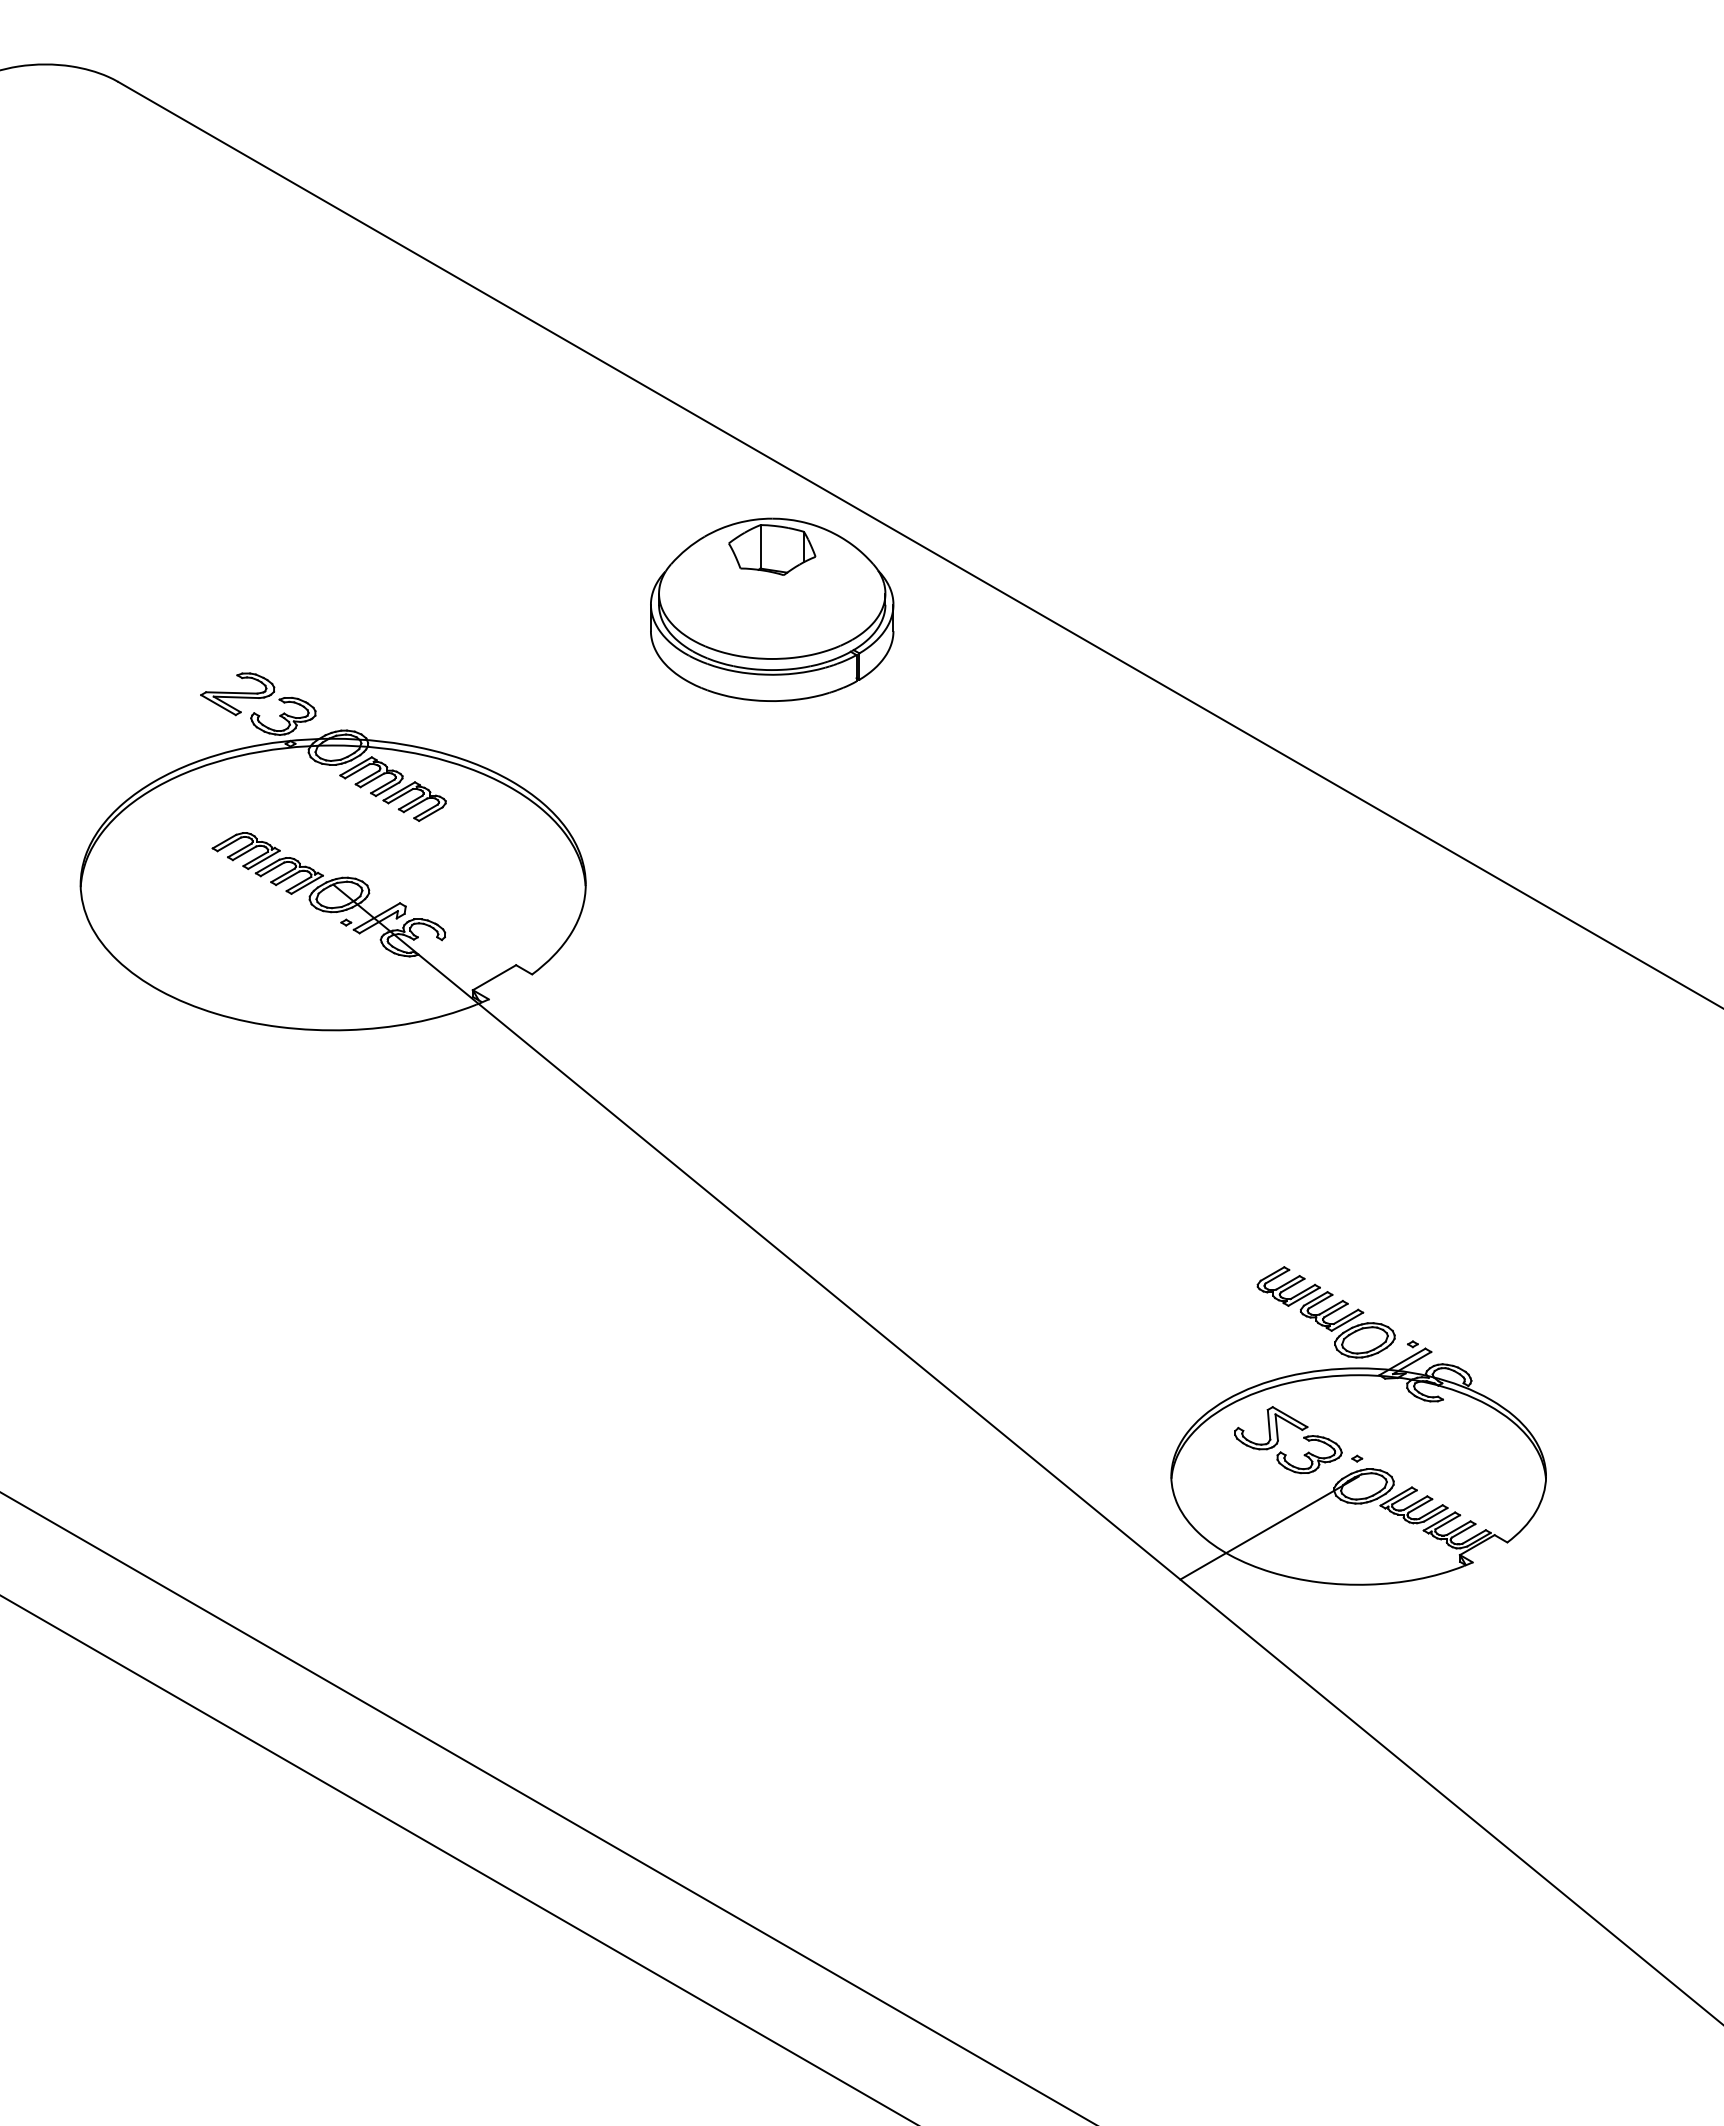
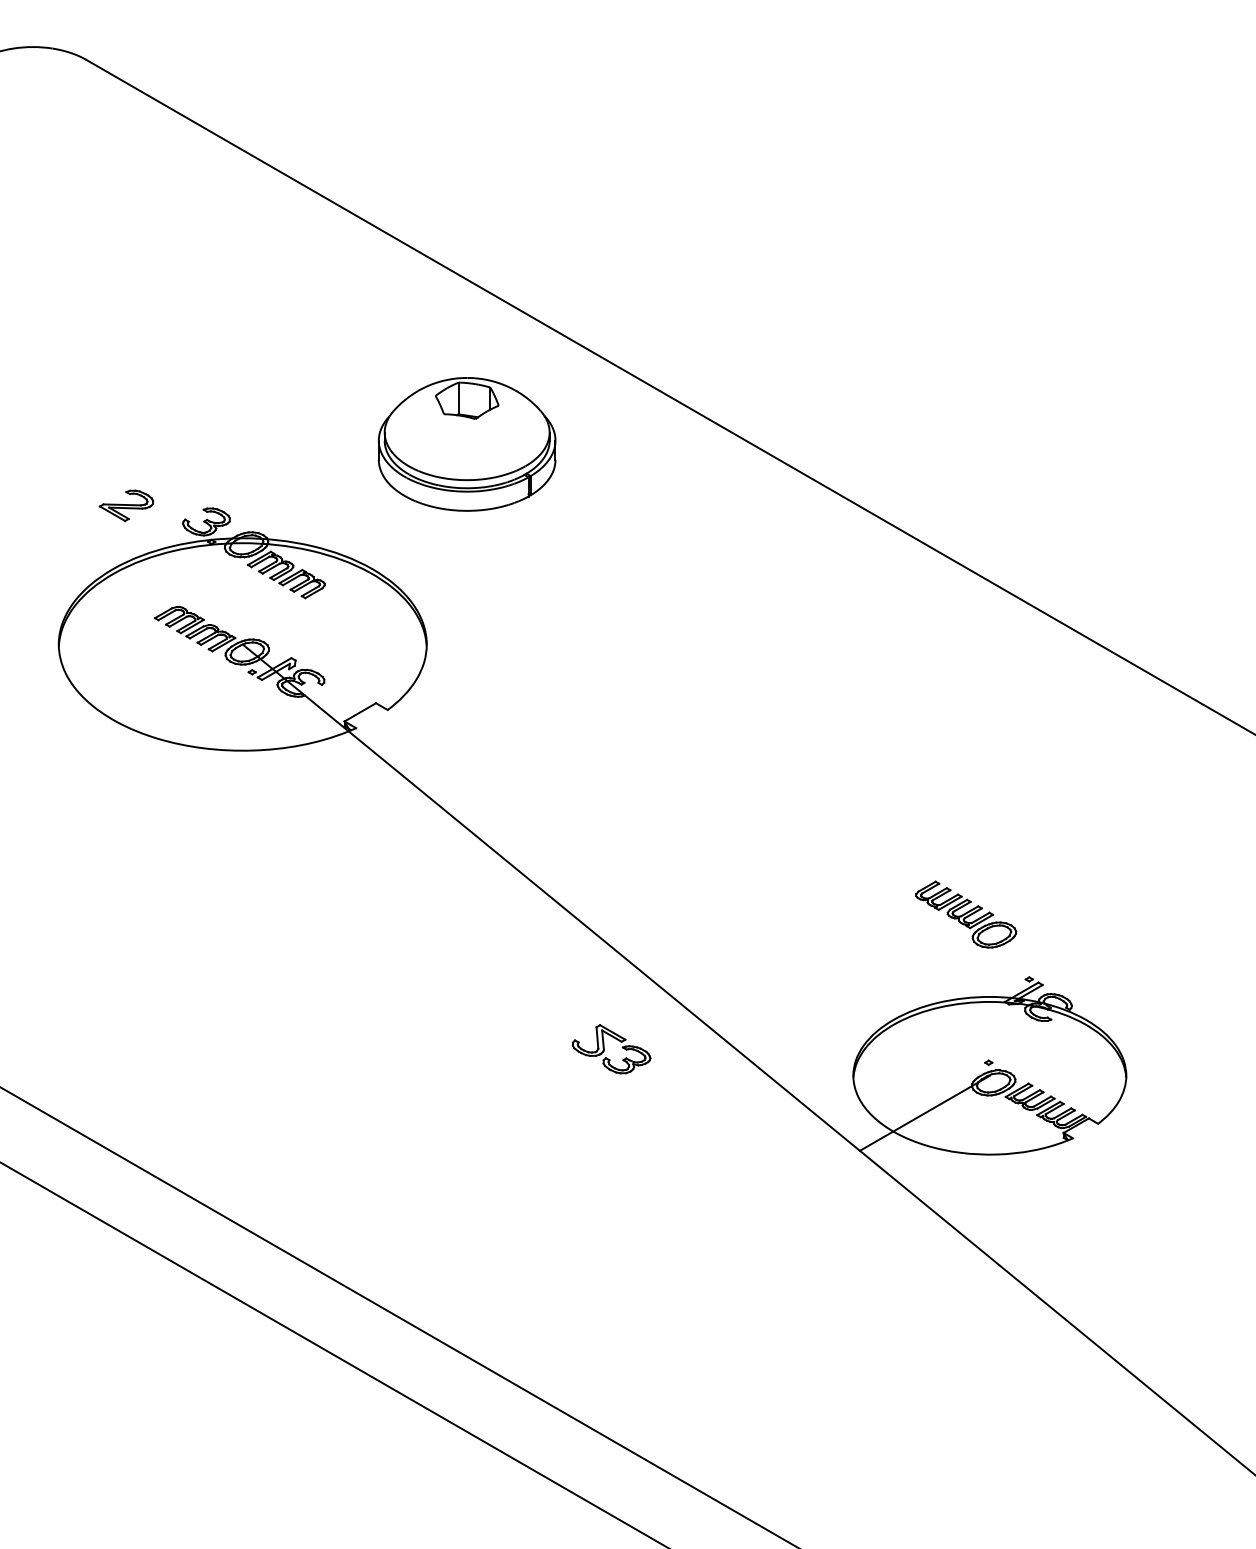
part: (772, 609) -> (467, 444), moved
part: (237, 694) -> (126, 506), moved
part: (1325, 1312) -> (965, 914), moved
part: (1278, 1440) -> (604, 1049), moved

